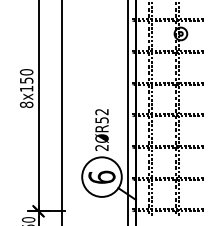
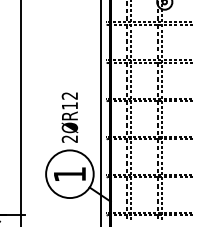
text: (101, 120) -> (69, 106), 2ØR52 -> 2ØR12
text: (101, 176) -> (69, 173), 6 -> 1

